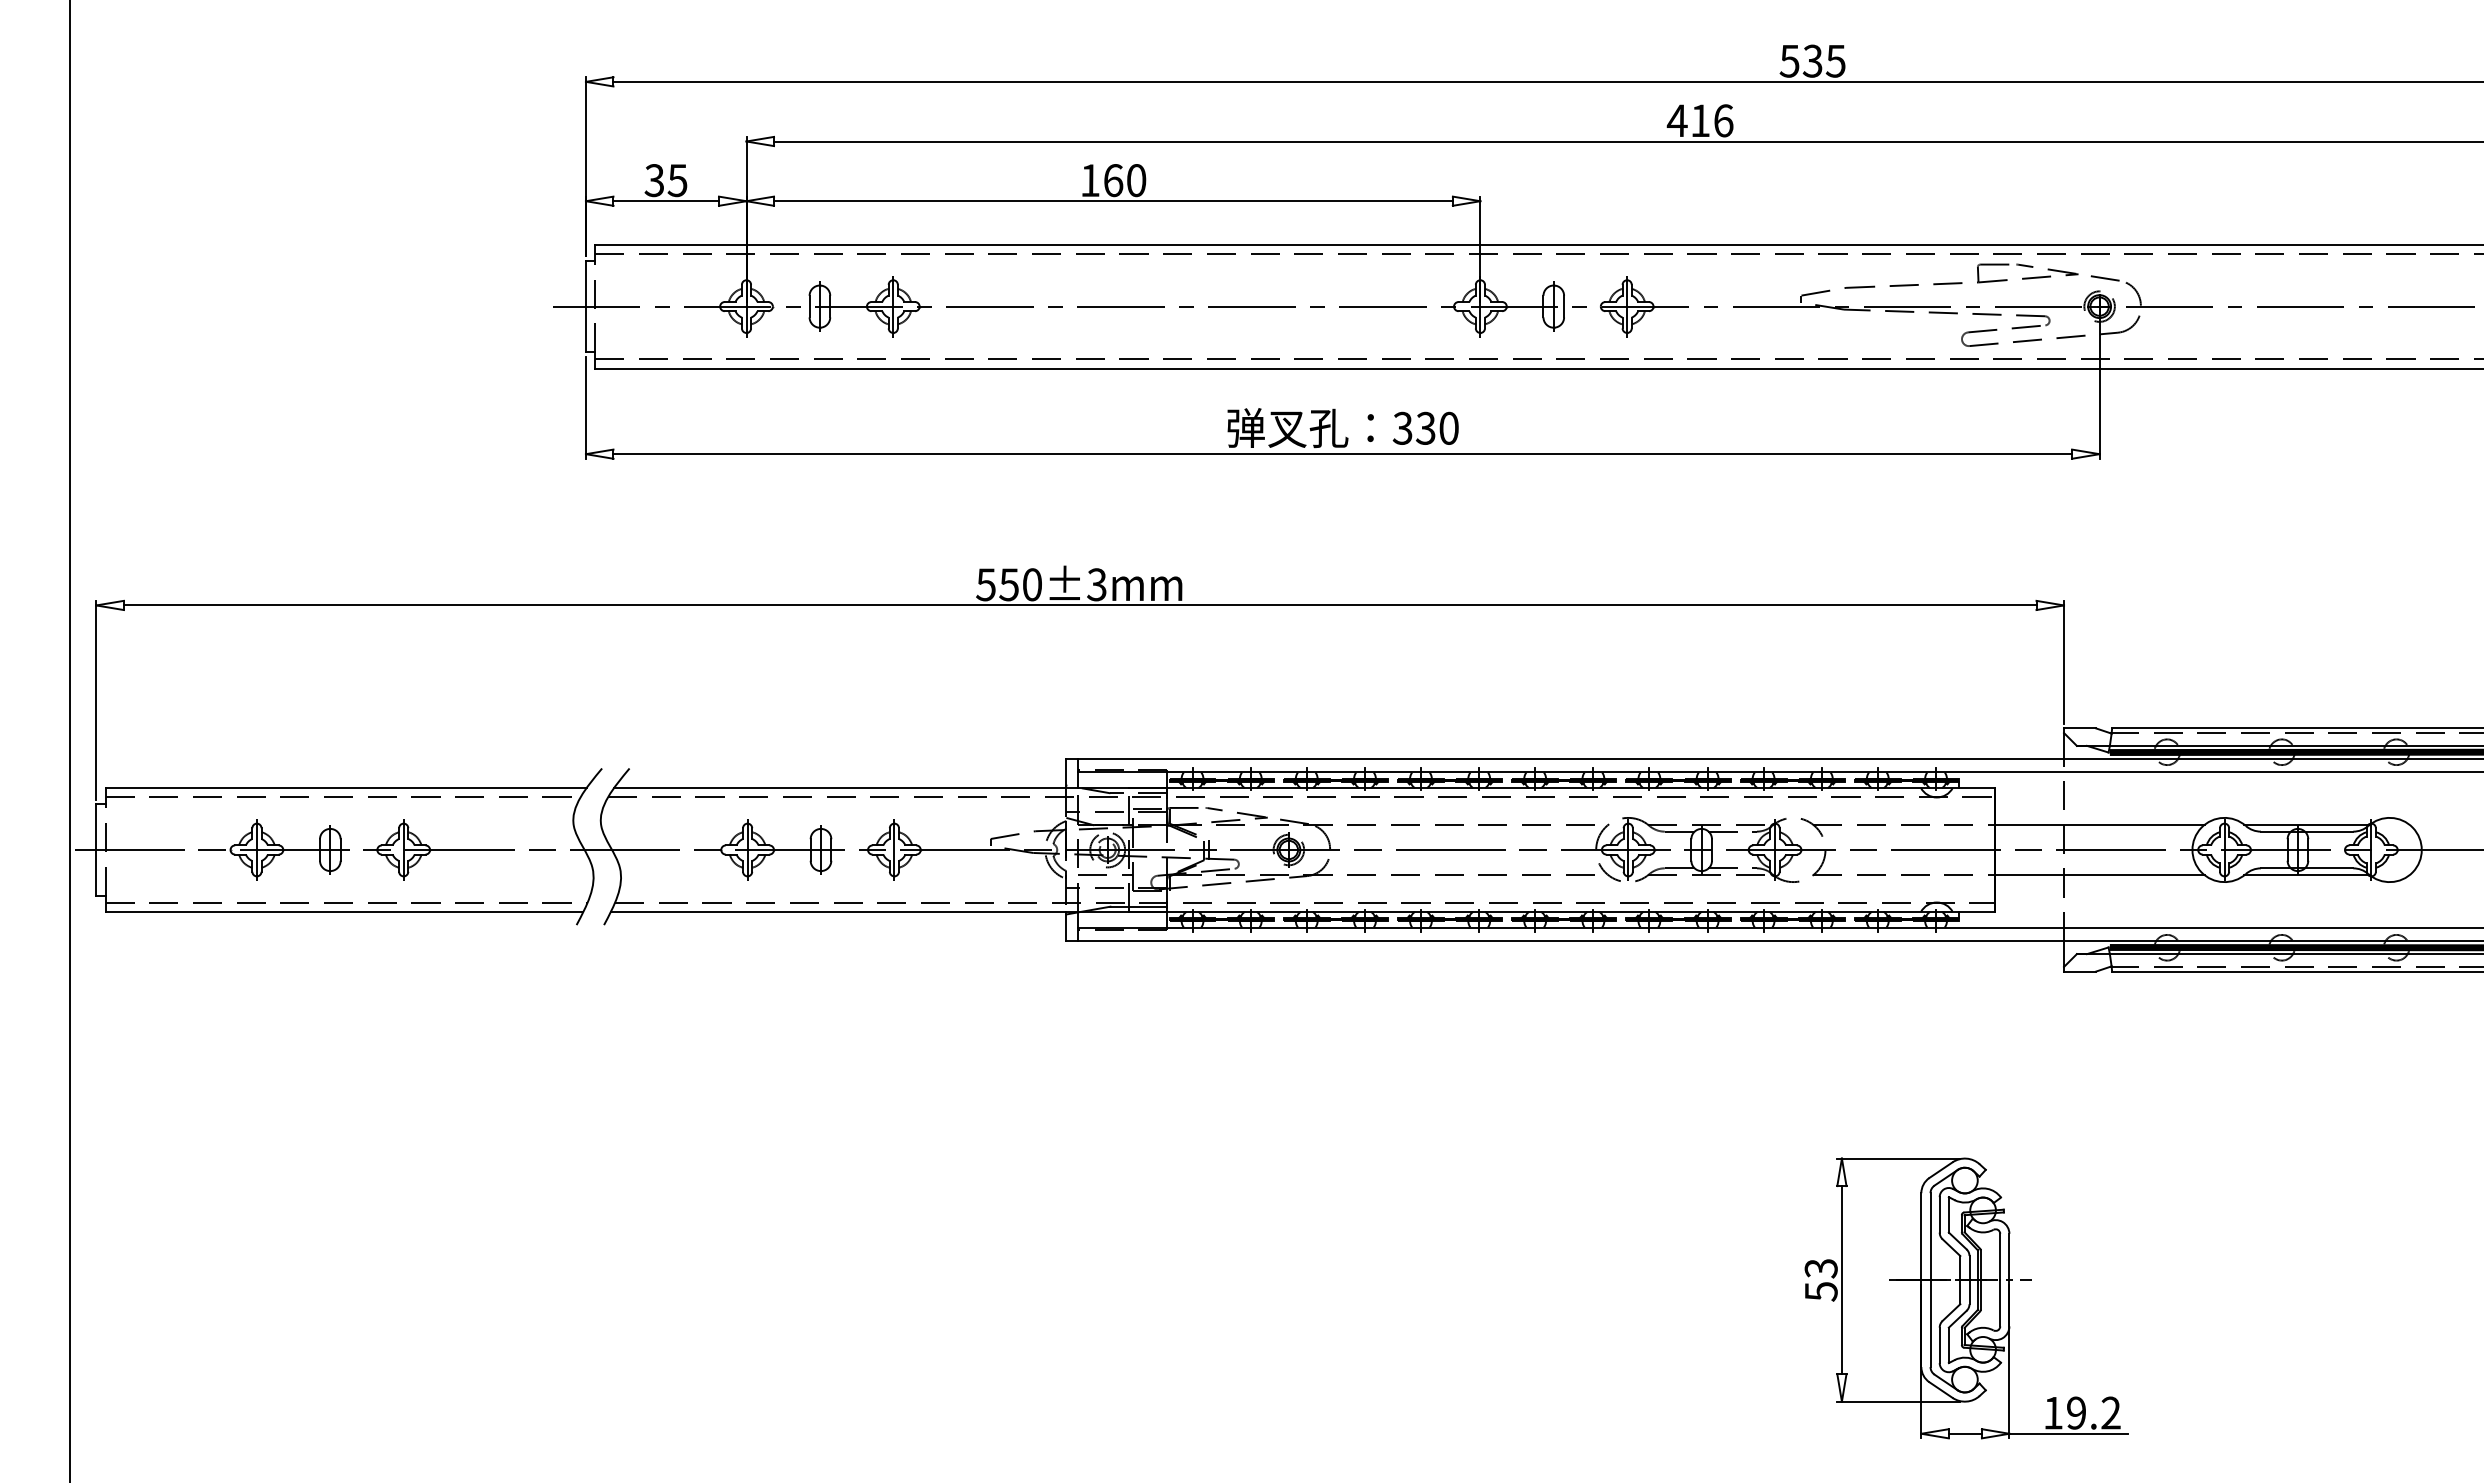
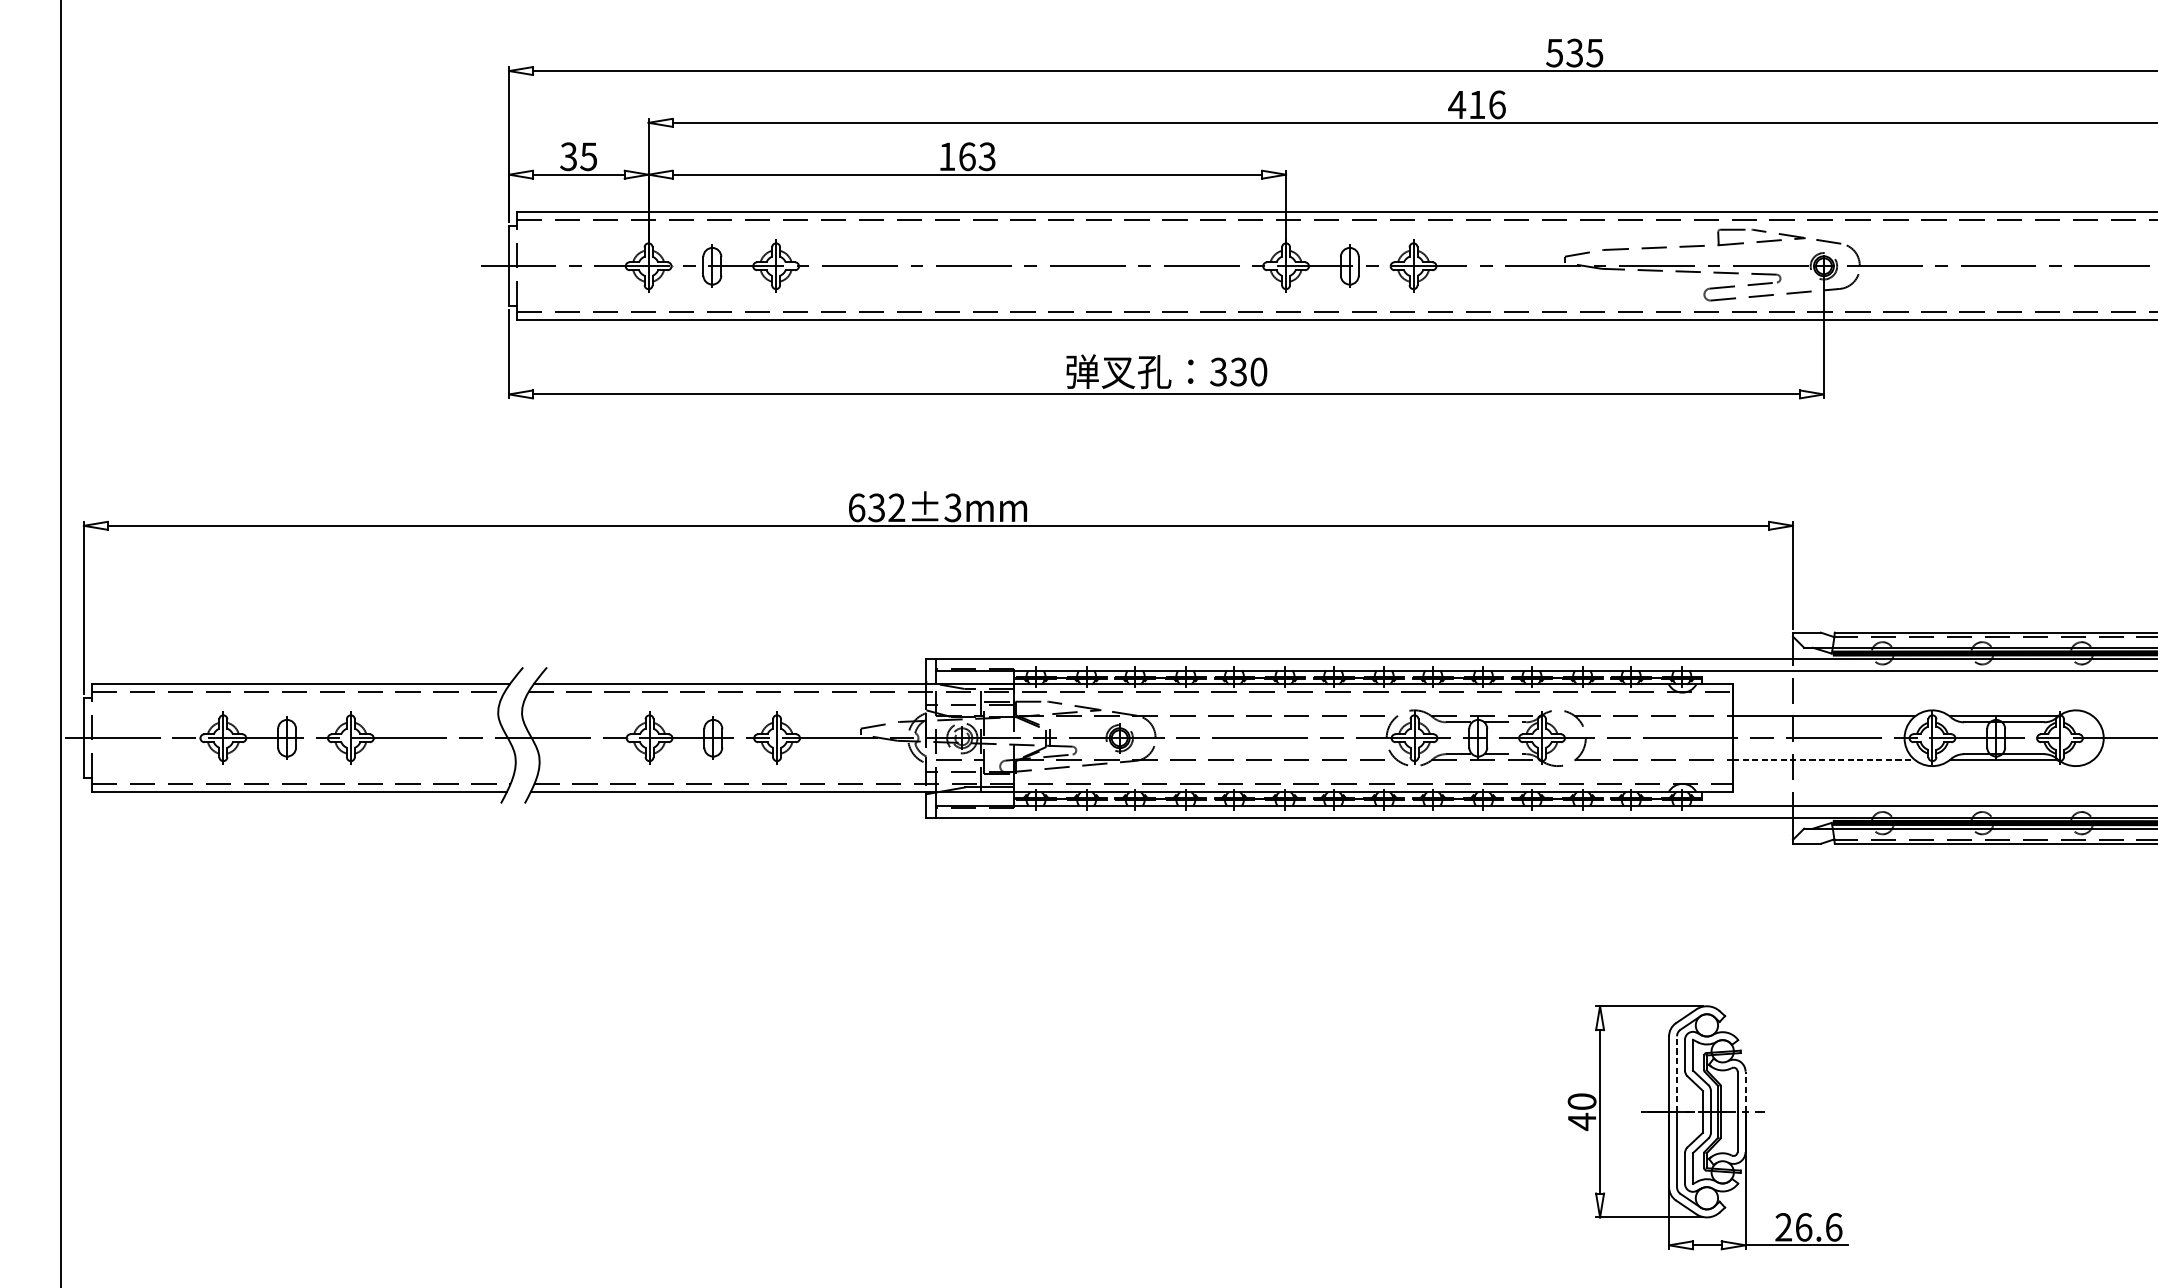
text: (1136, 180) -> (987, 156), 160 -> 163
text: (1008, 584) -> (876, 507), 550±3mm -> 632±3mm
line: (2099, 875) -> (1823, 760), solid -> dashed
line: (1930, 1236) -> (1677, 1073), solid -> dashed
line: (2009, 1256) -> (1745, 1091), solid -> dashed
text: (1820, 1280) -> (1581, 1112), 53 -> 40
text: (2081, 1412) -> (1808, 1226), 19.2 -> 26.6

